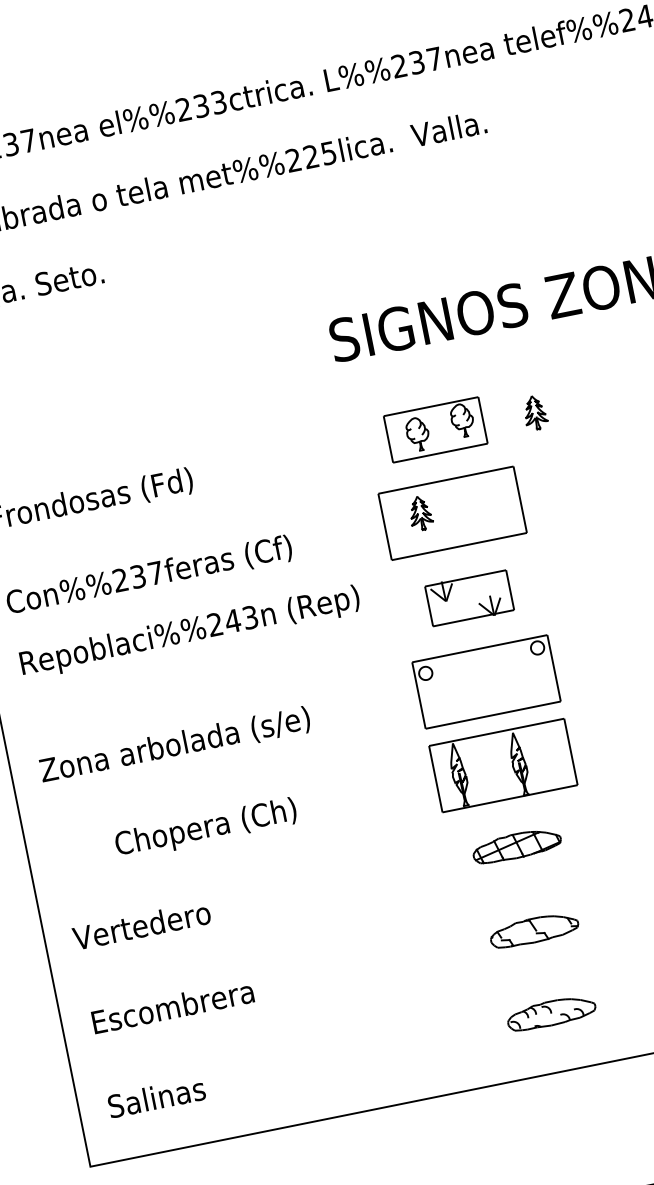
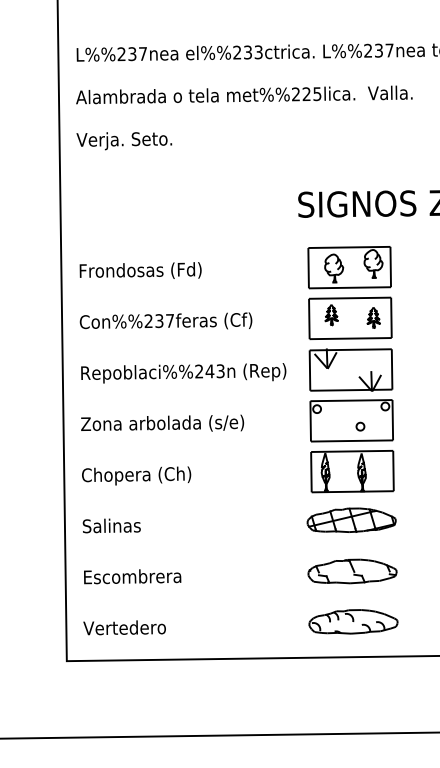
part: (534, 412) -> (373, 317), moved
part: (435, 429) -> (349, 267), size x1.43
part: (468, 597) -> (350, 369), size x1.67
text: (189, 632) -> (183, 373), moved
part: (502, 688) -> (360, 426), added
text: (205, 827) -> (136, 475), moved
part: (516, 844) -> (351, 519), size x1.67
text: (142, 925) -> (123, 525), Vertedero -> Salinas
part: (534, 930) -> (352, 571), size x1.67
part: (551, 1012) -> (353, 621), size x1.67
text: (175, 1093) -> (124, 627), Salinas -> Vertedero

